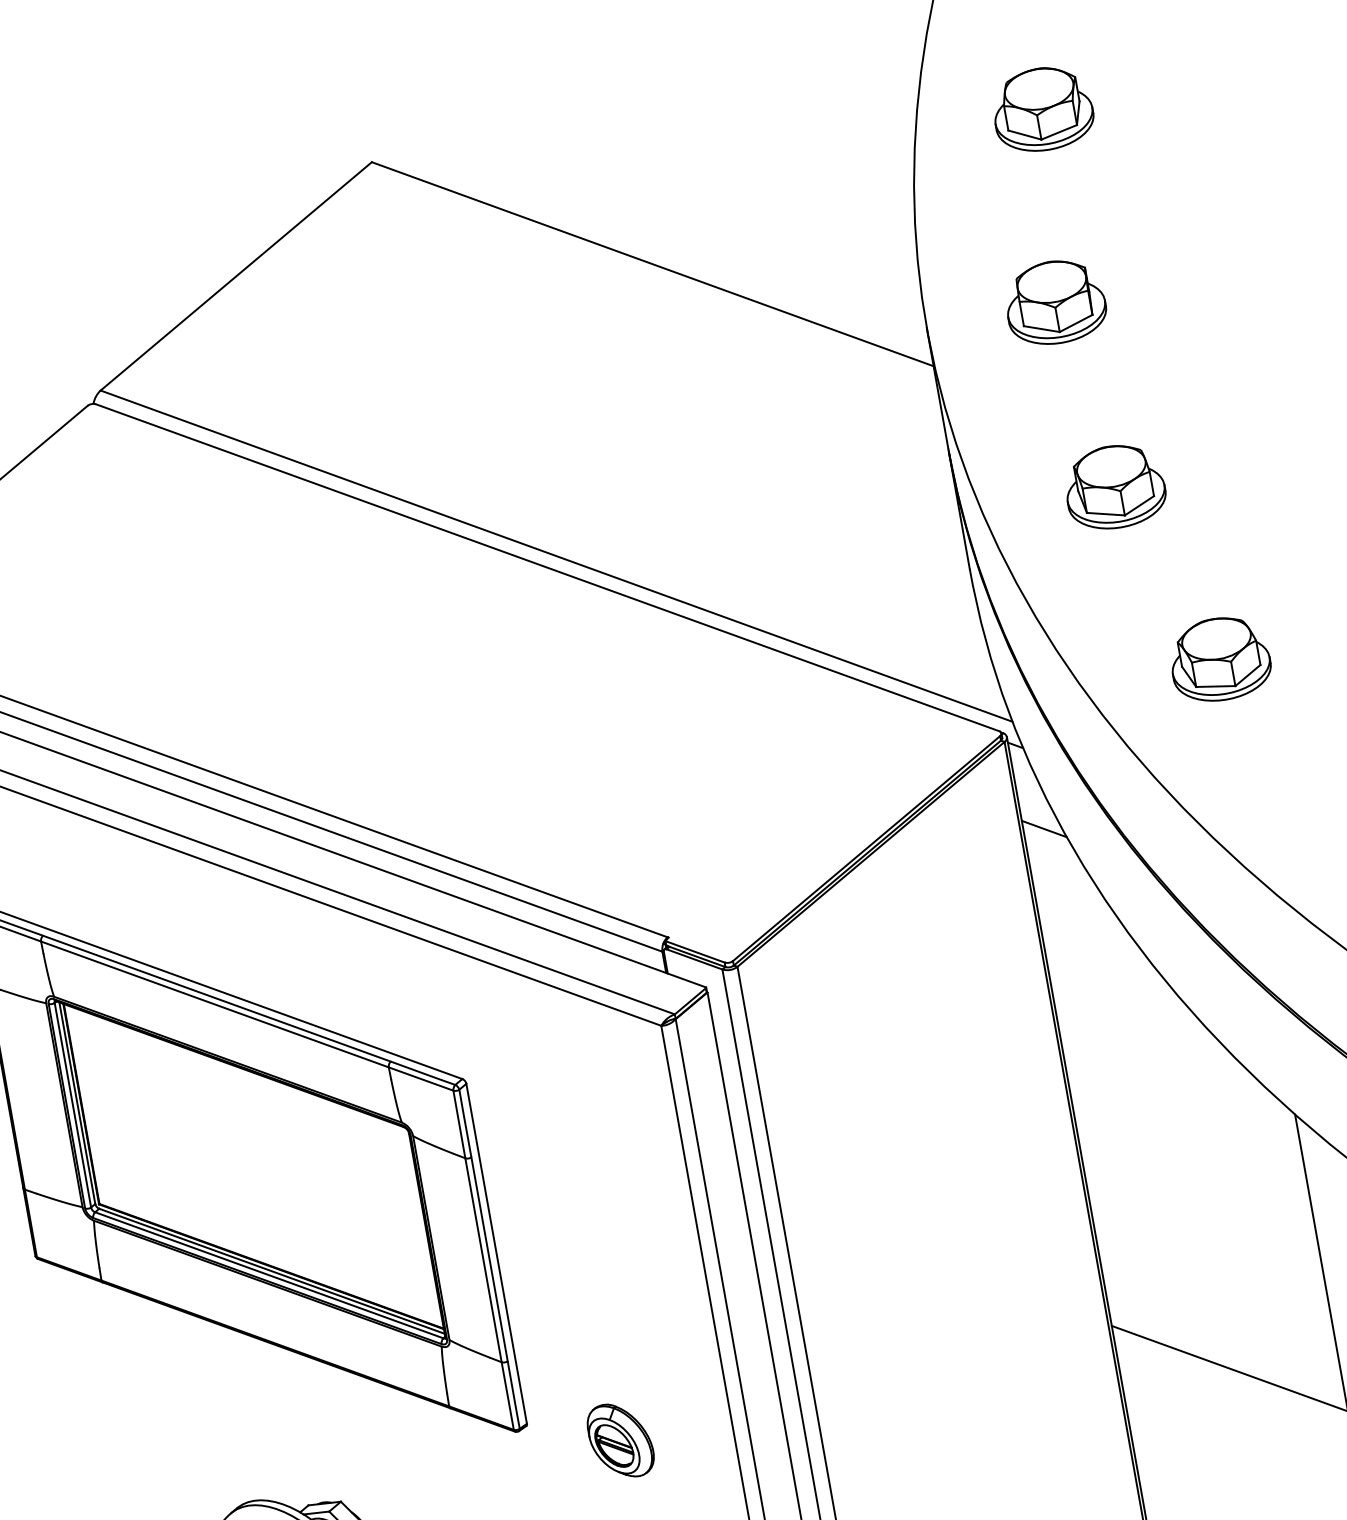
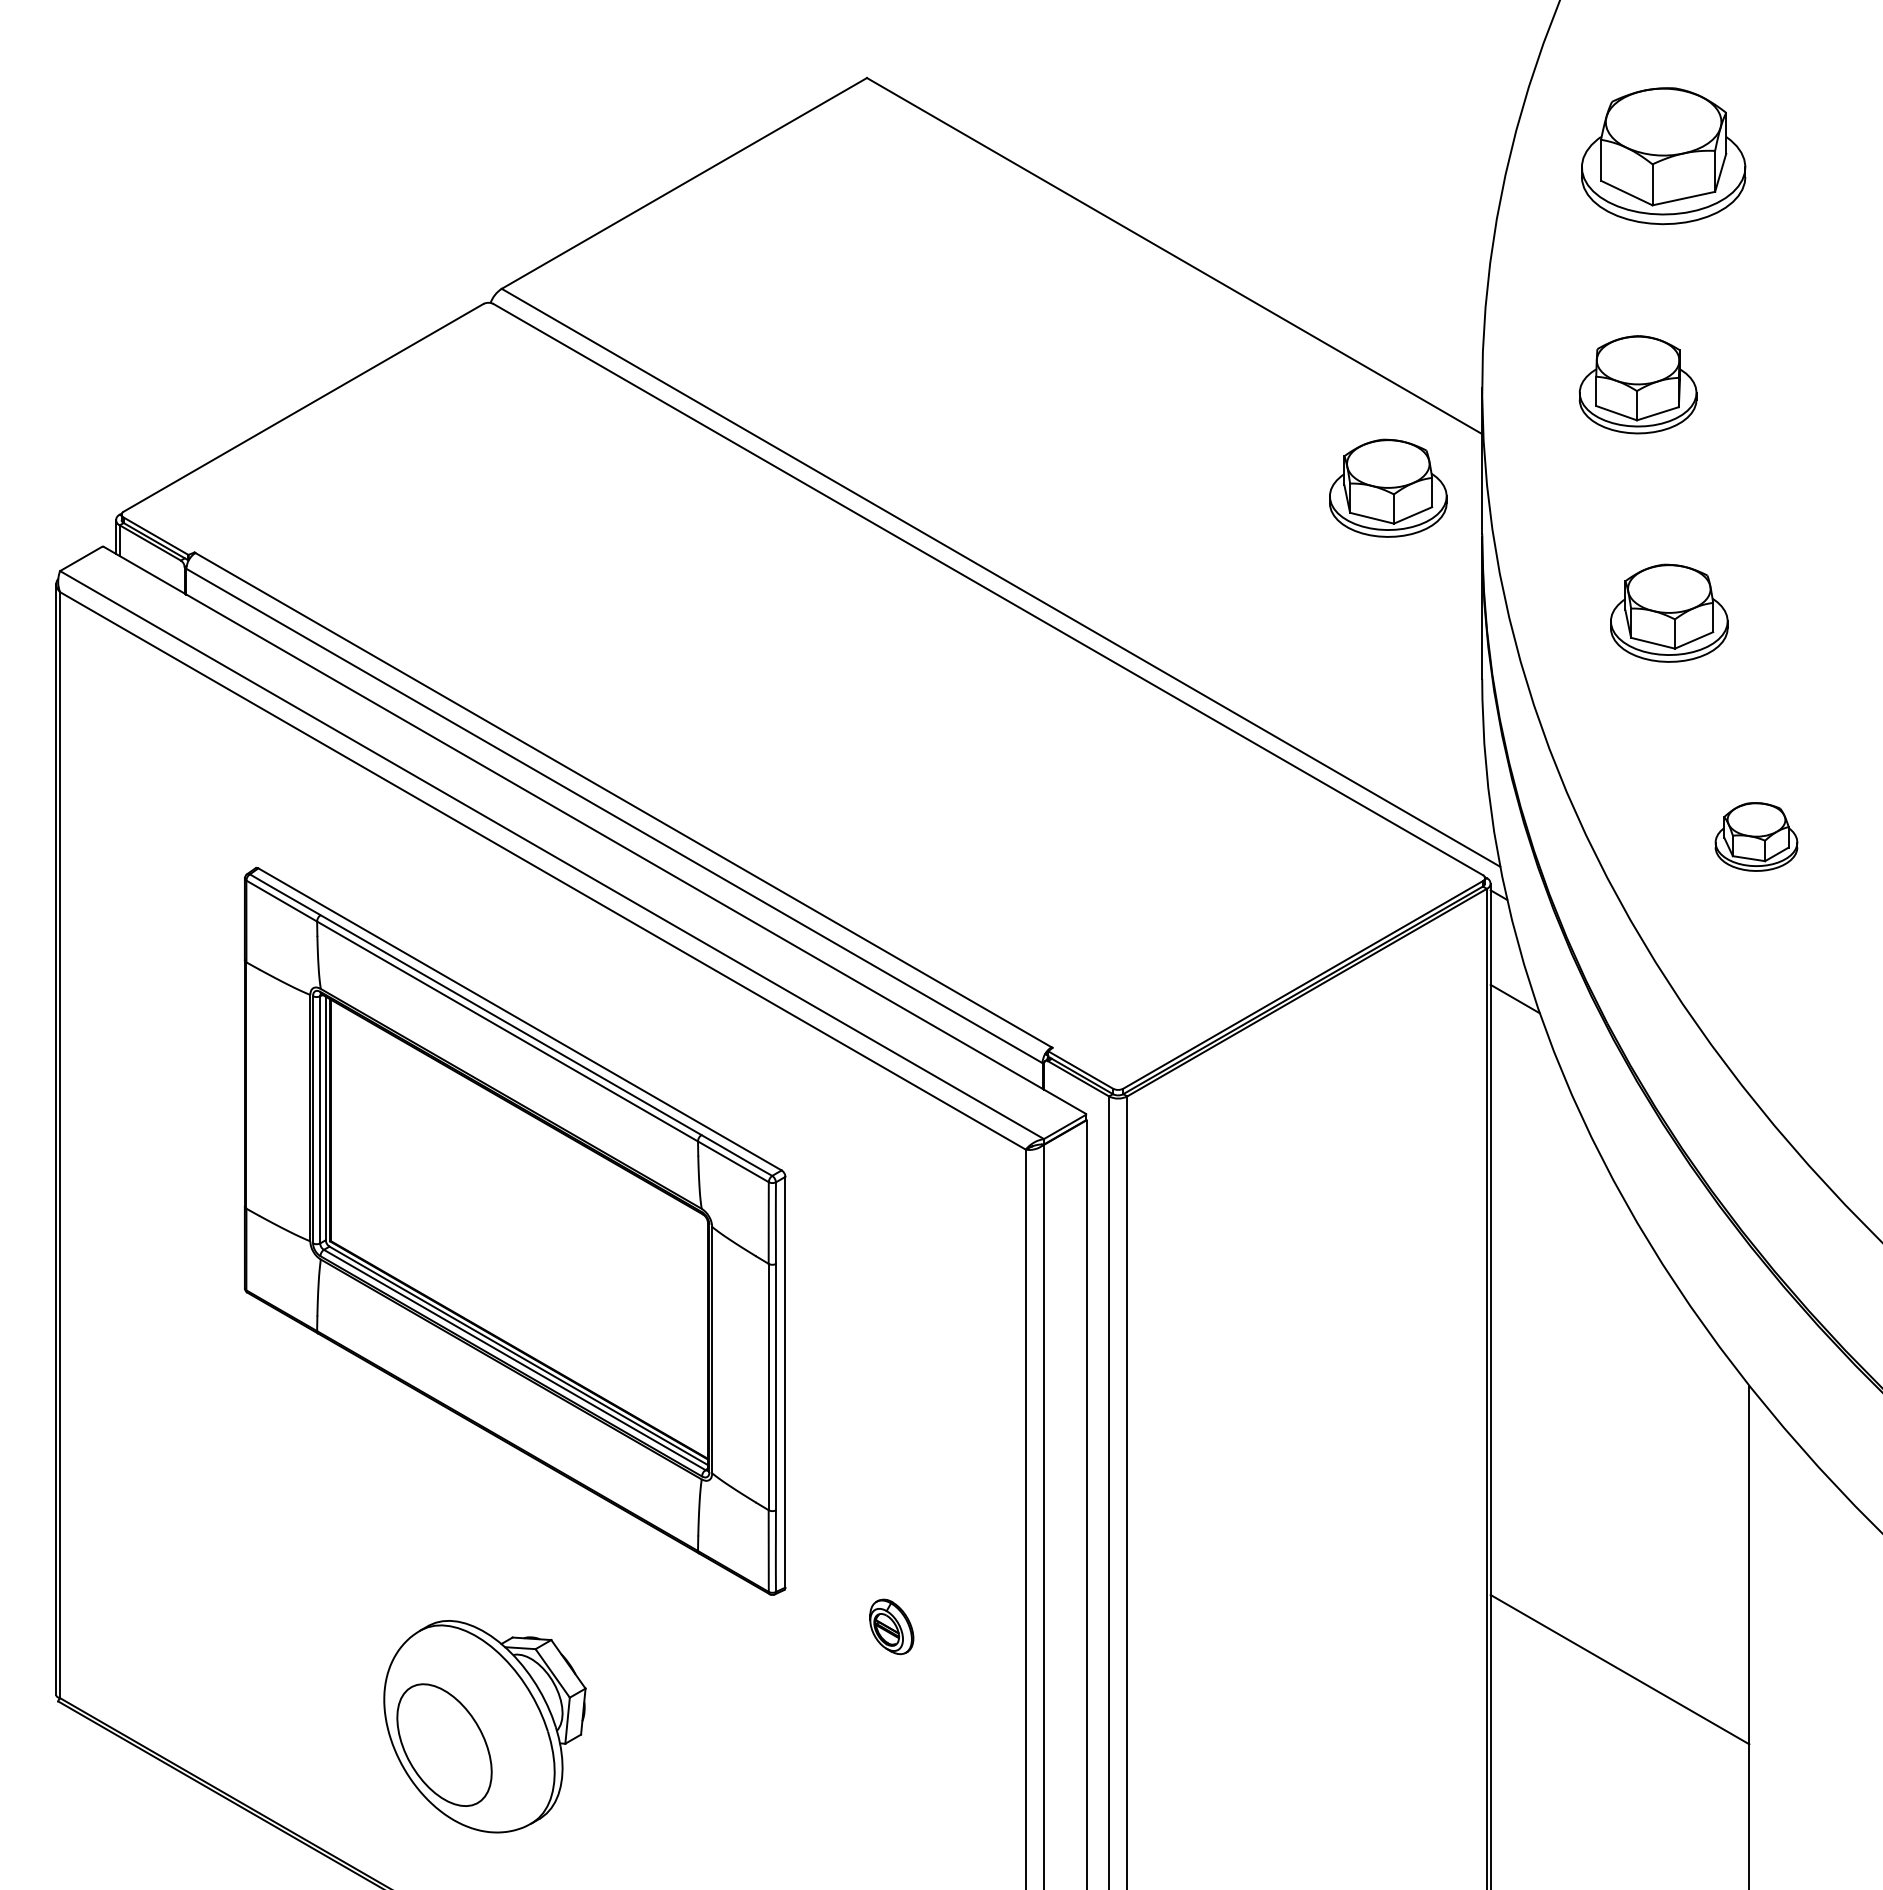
part: (1042, 108) -> (1663, 155), size x1.4
part: (863, 424) -> (1388, 487), added
part: (1220, 658) -> (1756, 836), size x0.7
part: (620, 1440) -> (891, 1626), size x0.6

